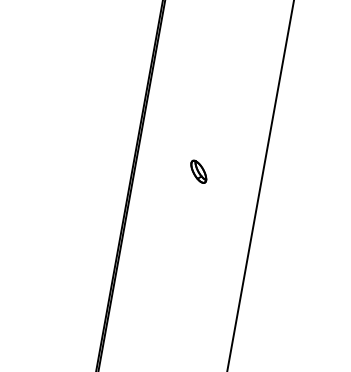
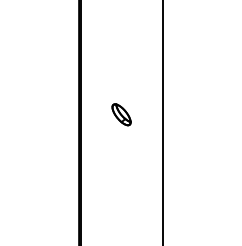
part: (198, 171) -> (121, 114), size x1.6

